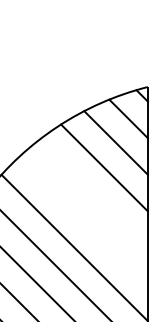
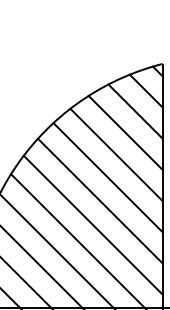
line: (93, 193) -> (116, 154), added
line: (83, 220) -> (107, 177), added

